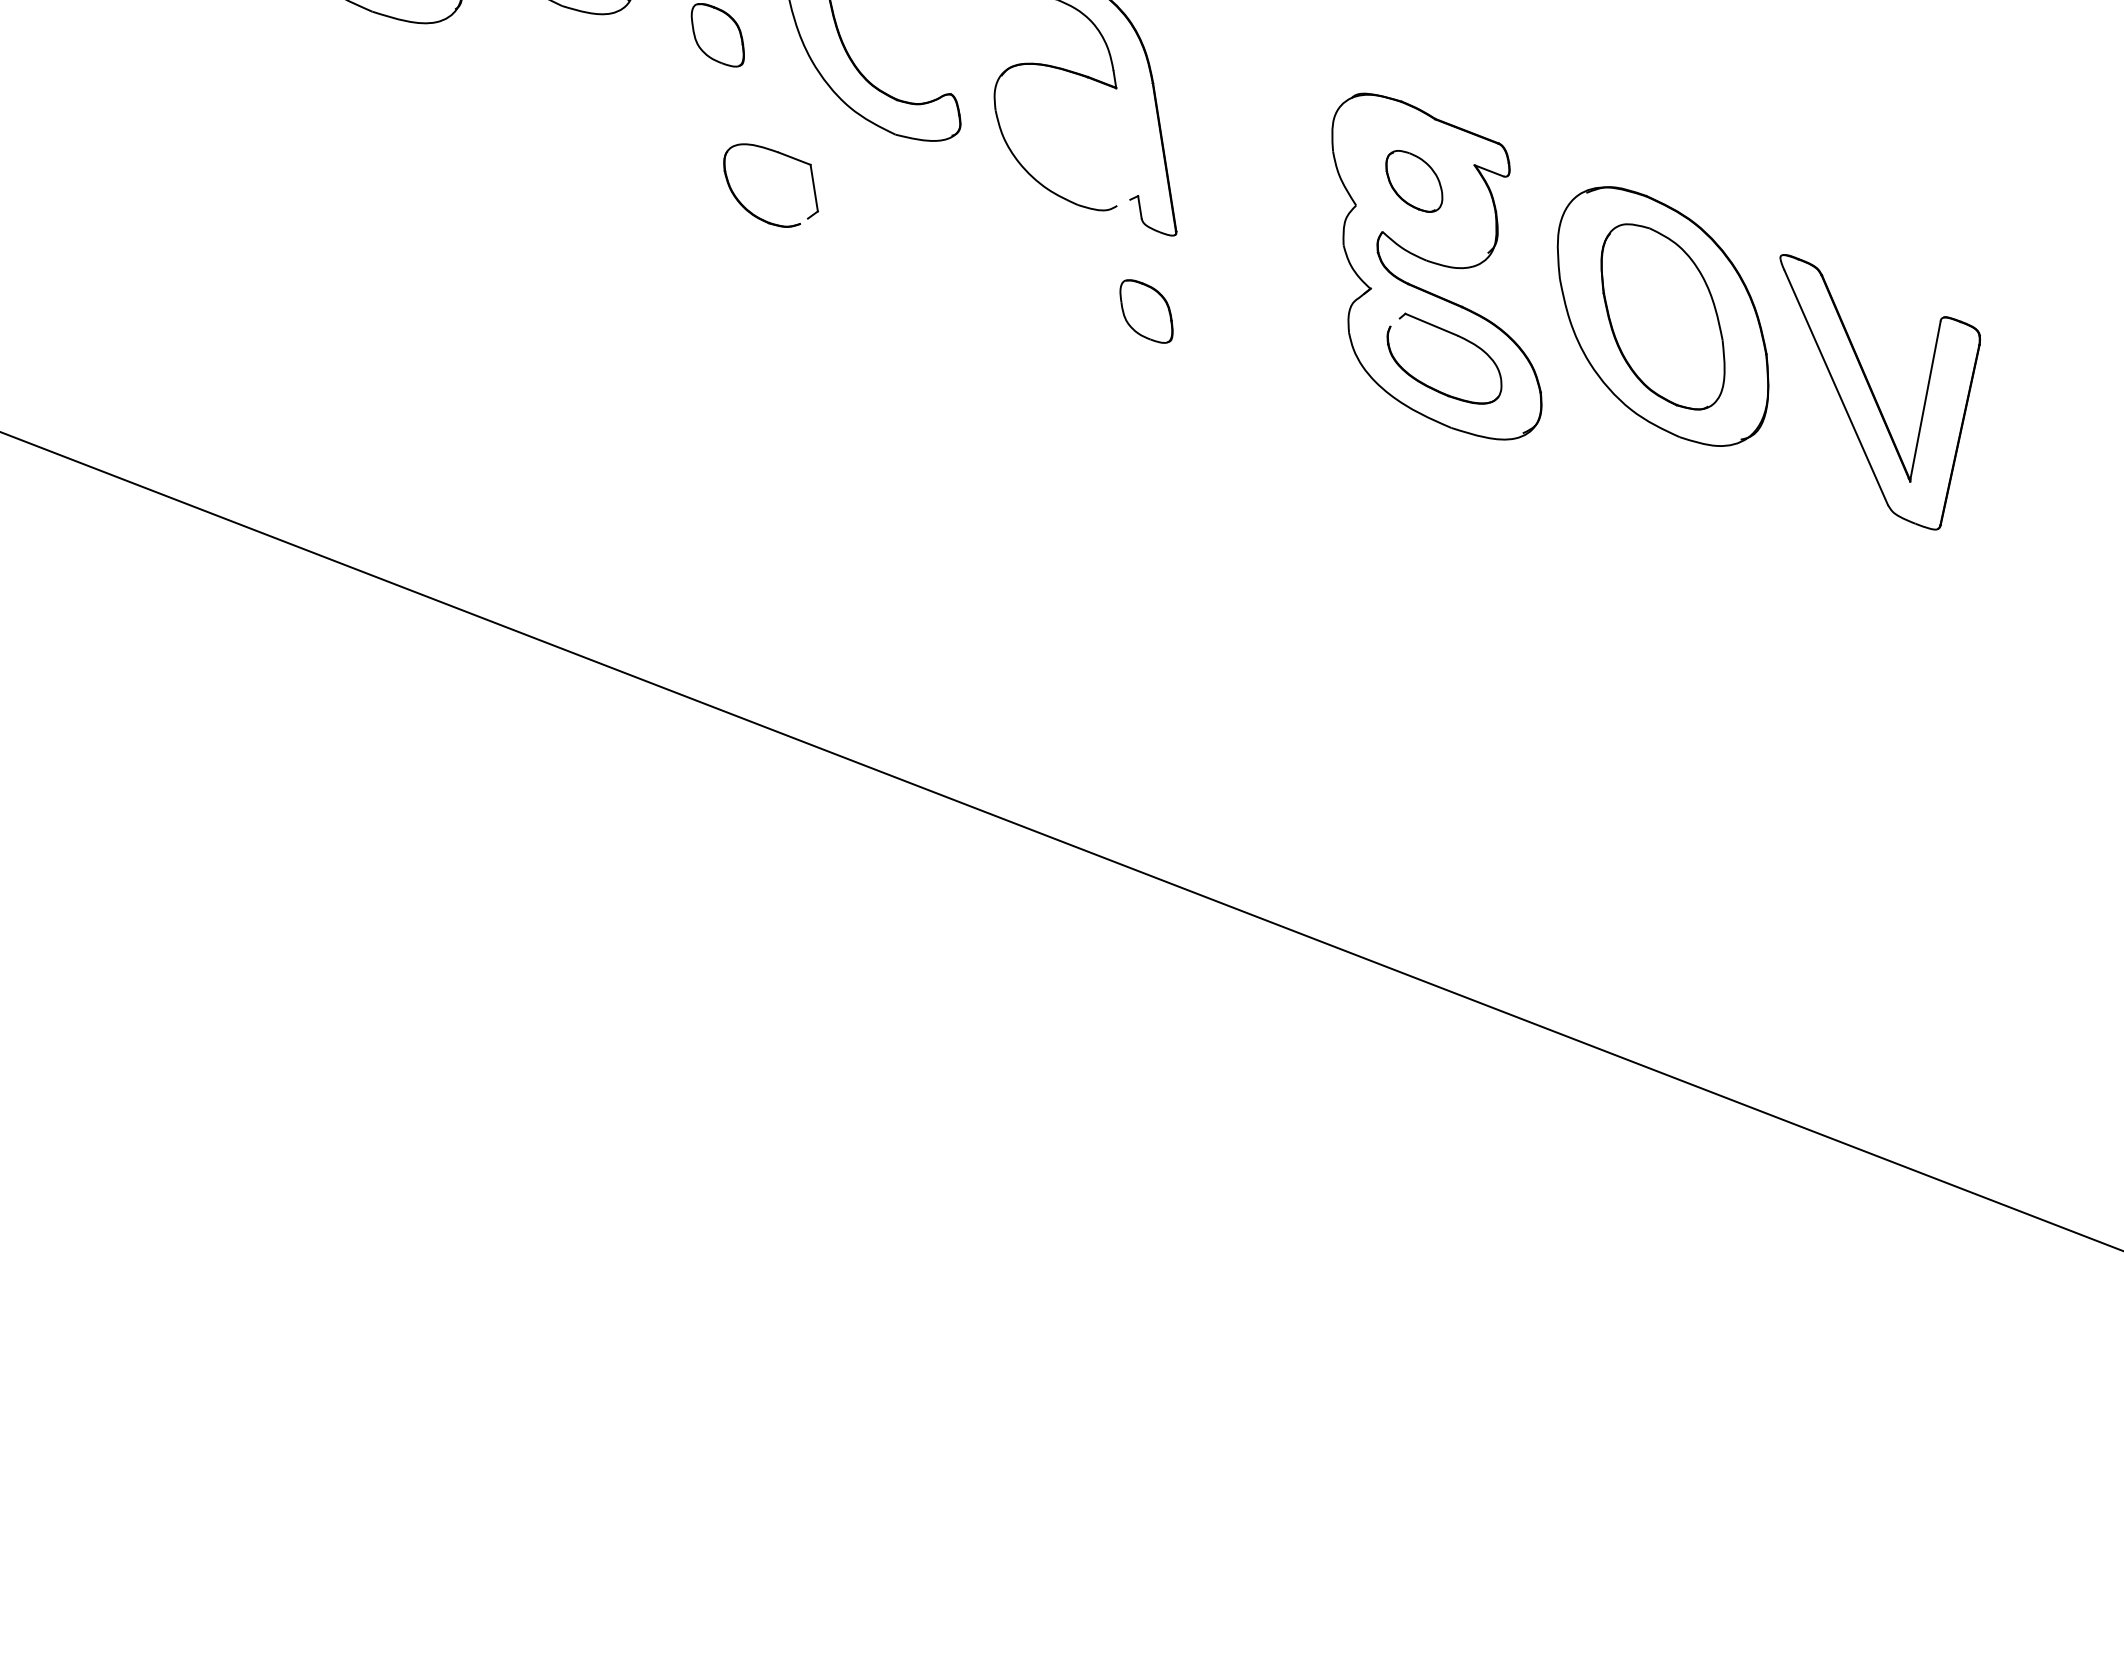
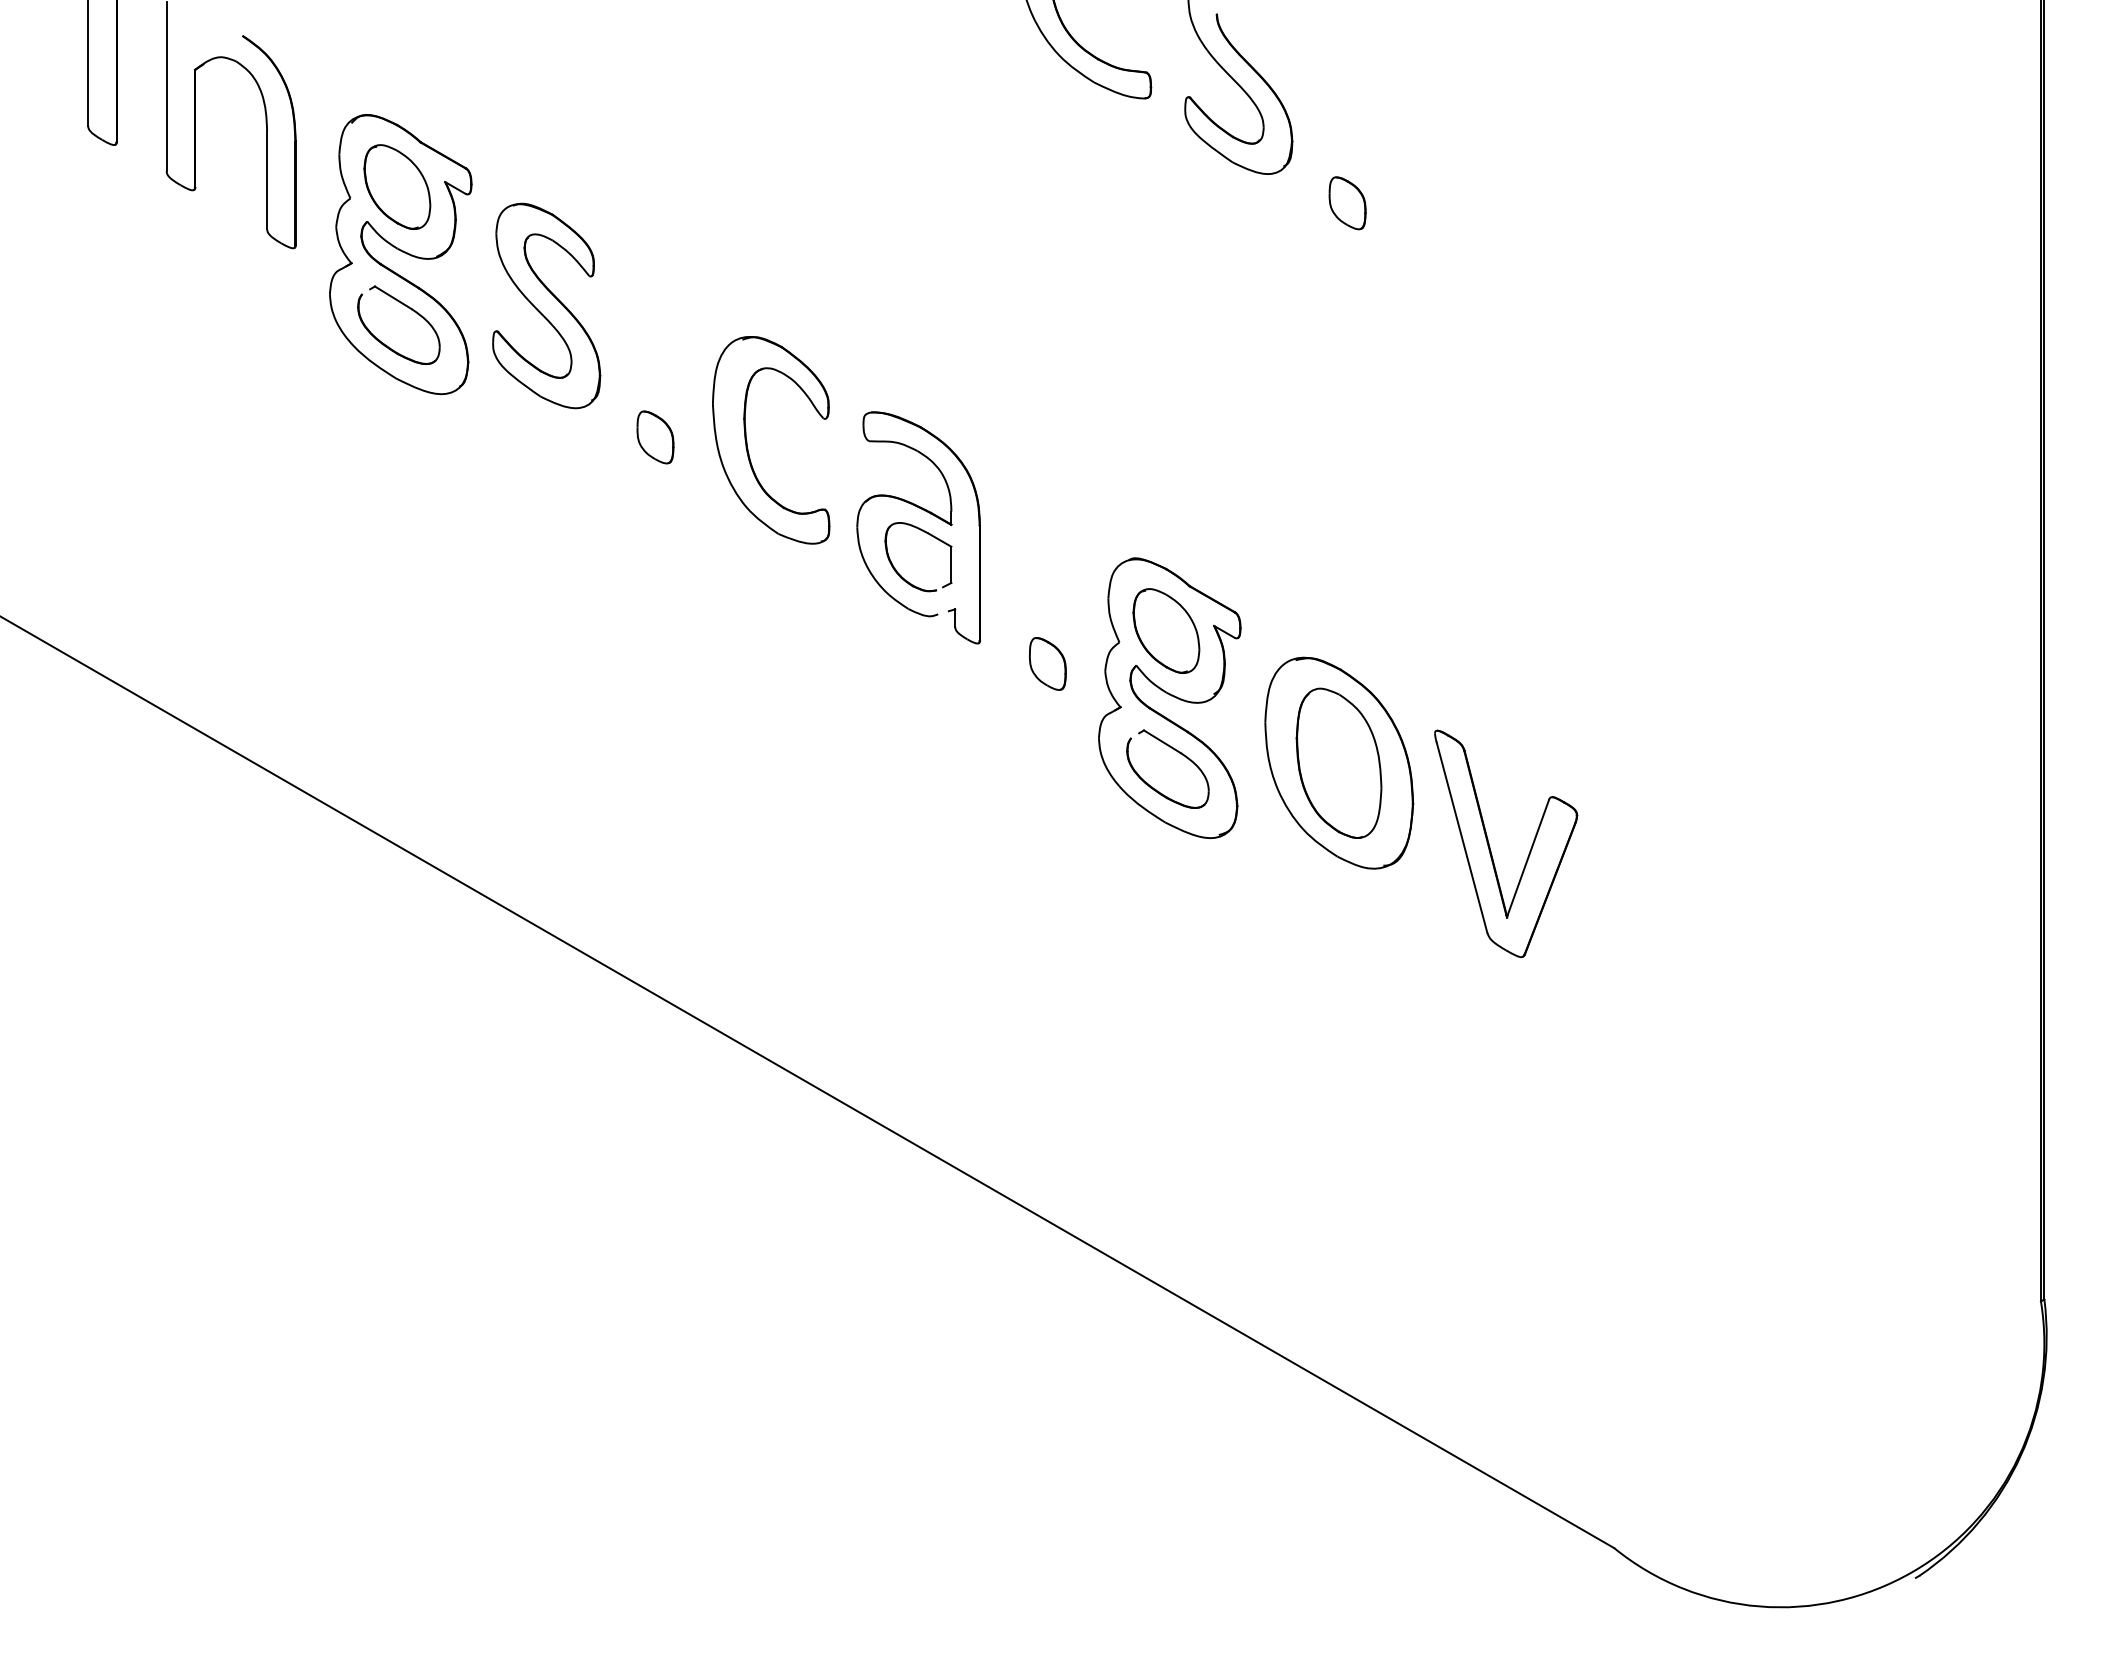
part: (780, 154) -> (929, 535), moved
part: (1414, 180) -> (1166, 630), size x1.67
part: (1146, 311) -> (1047, 663), moved

